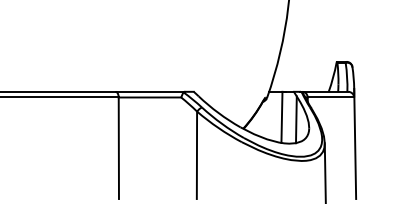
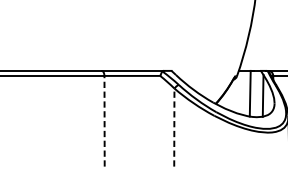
line: (118, 148) -> (104, 121), solid -> dashed
line: (196, 155) -> (173, 127), solid -> dashed

